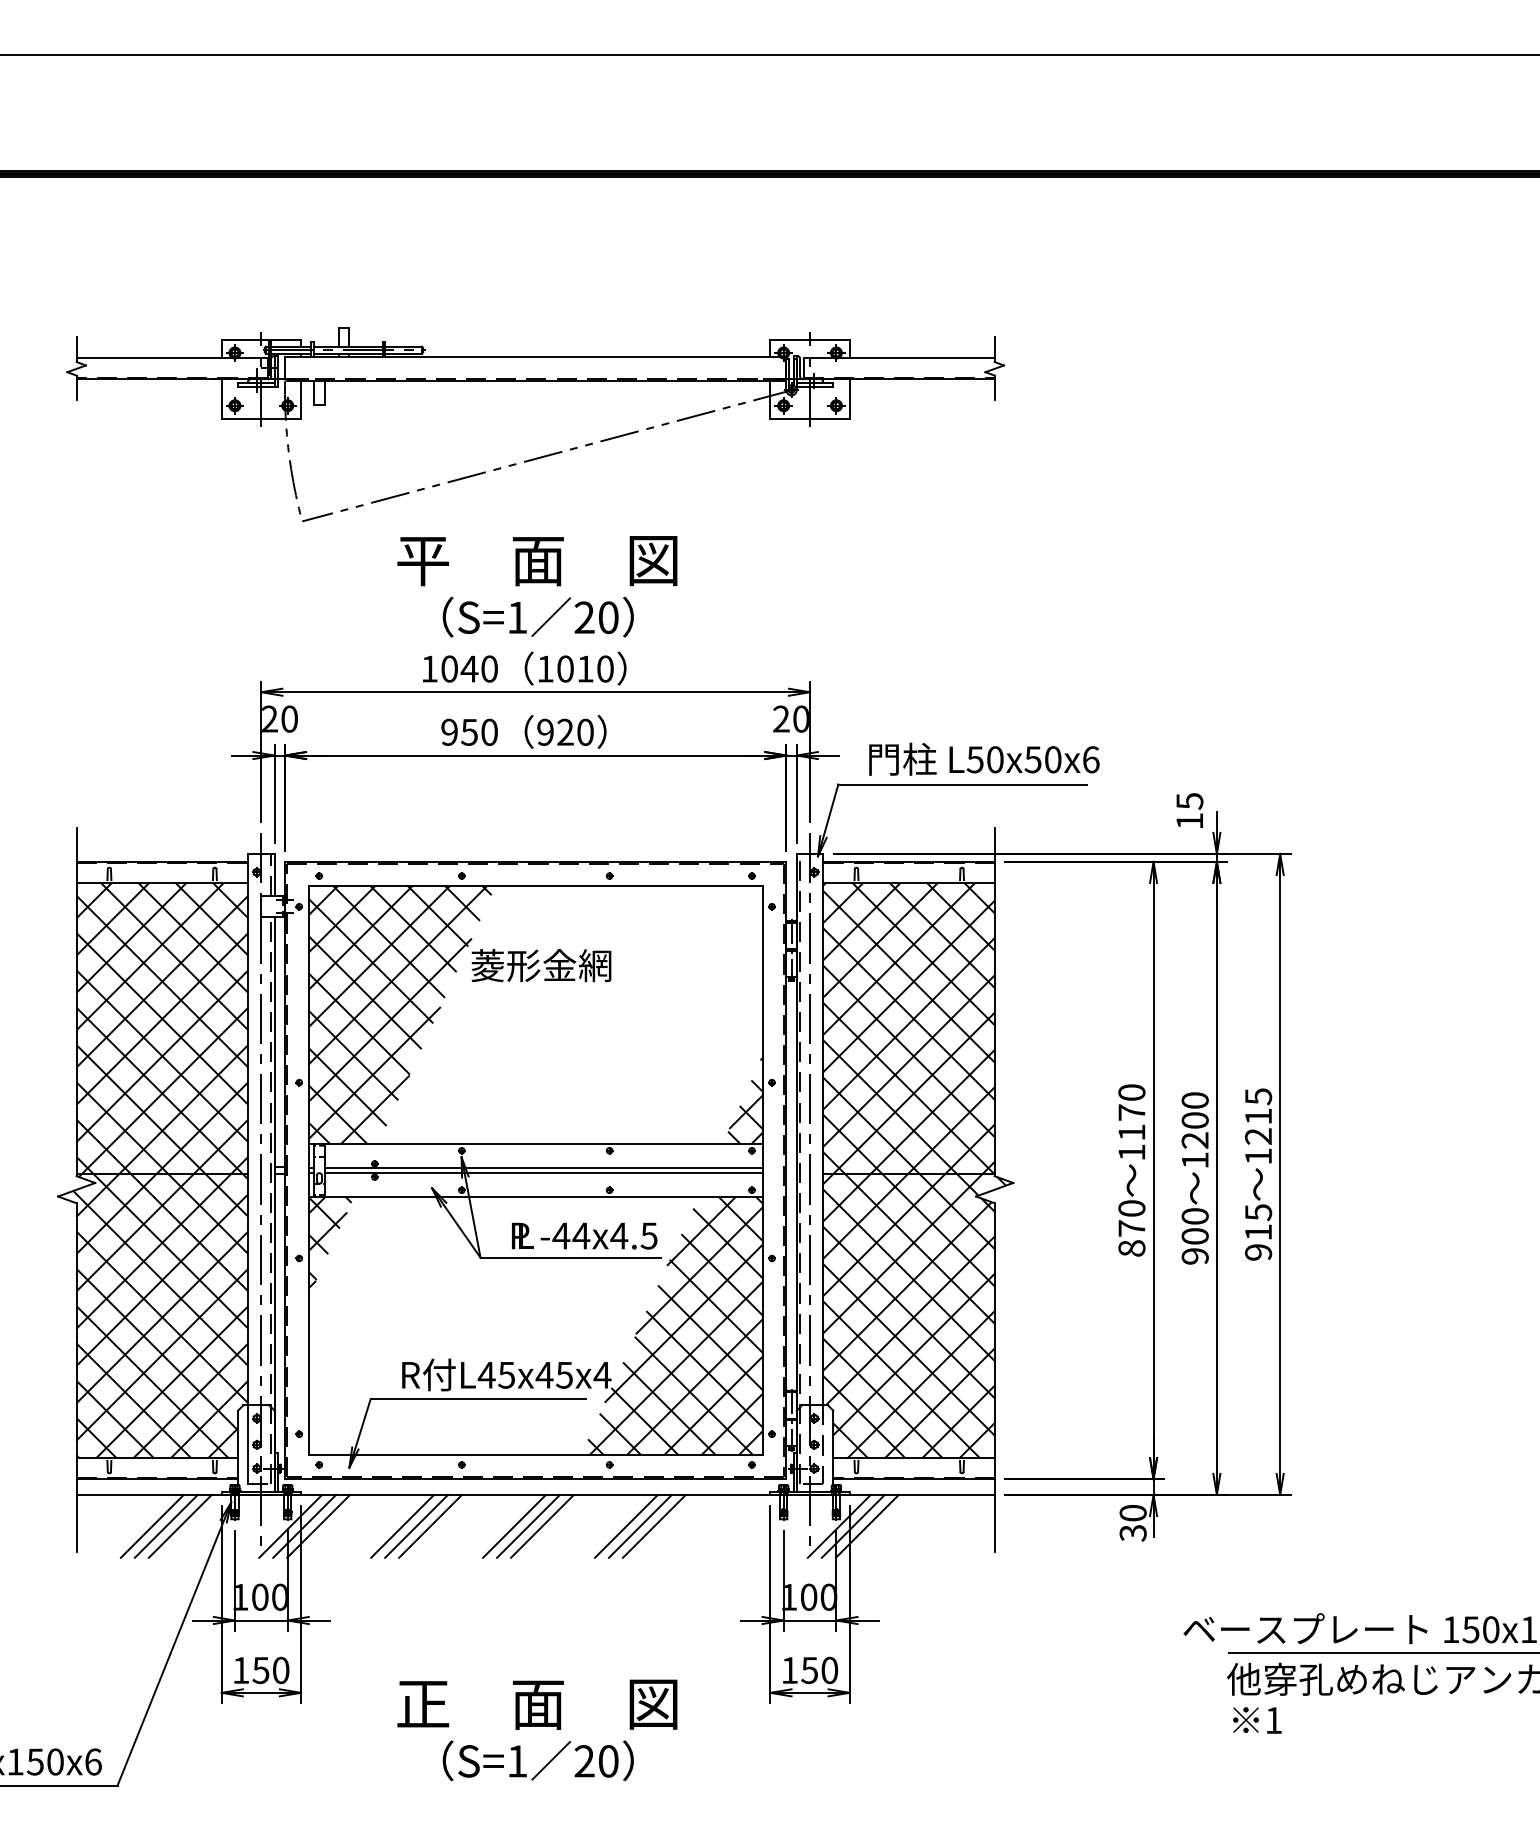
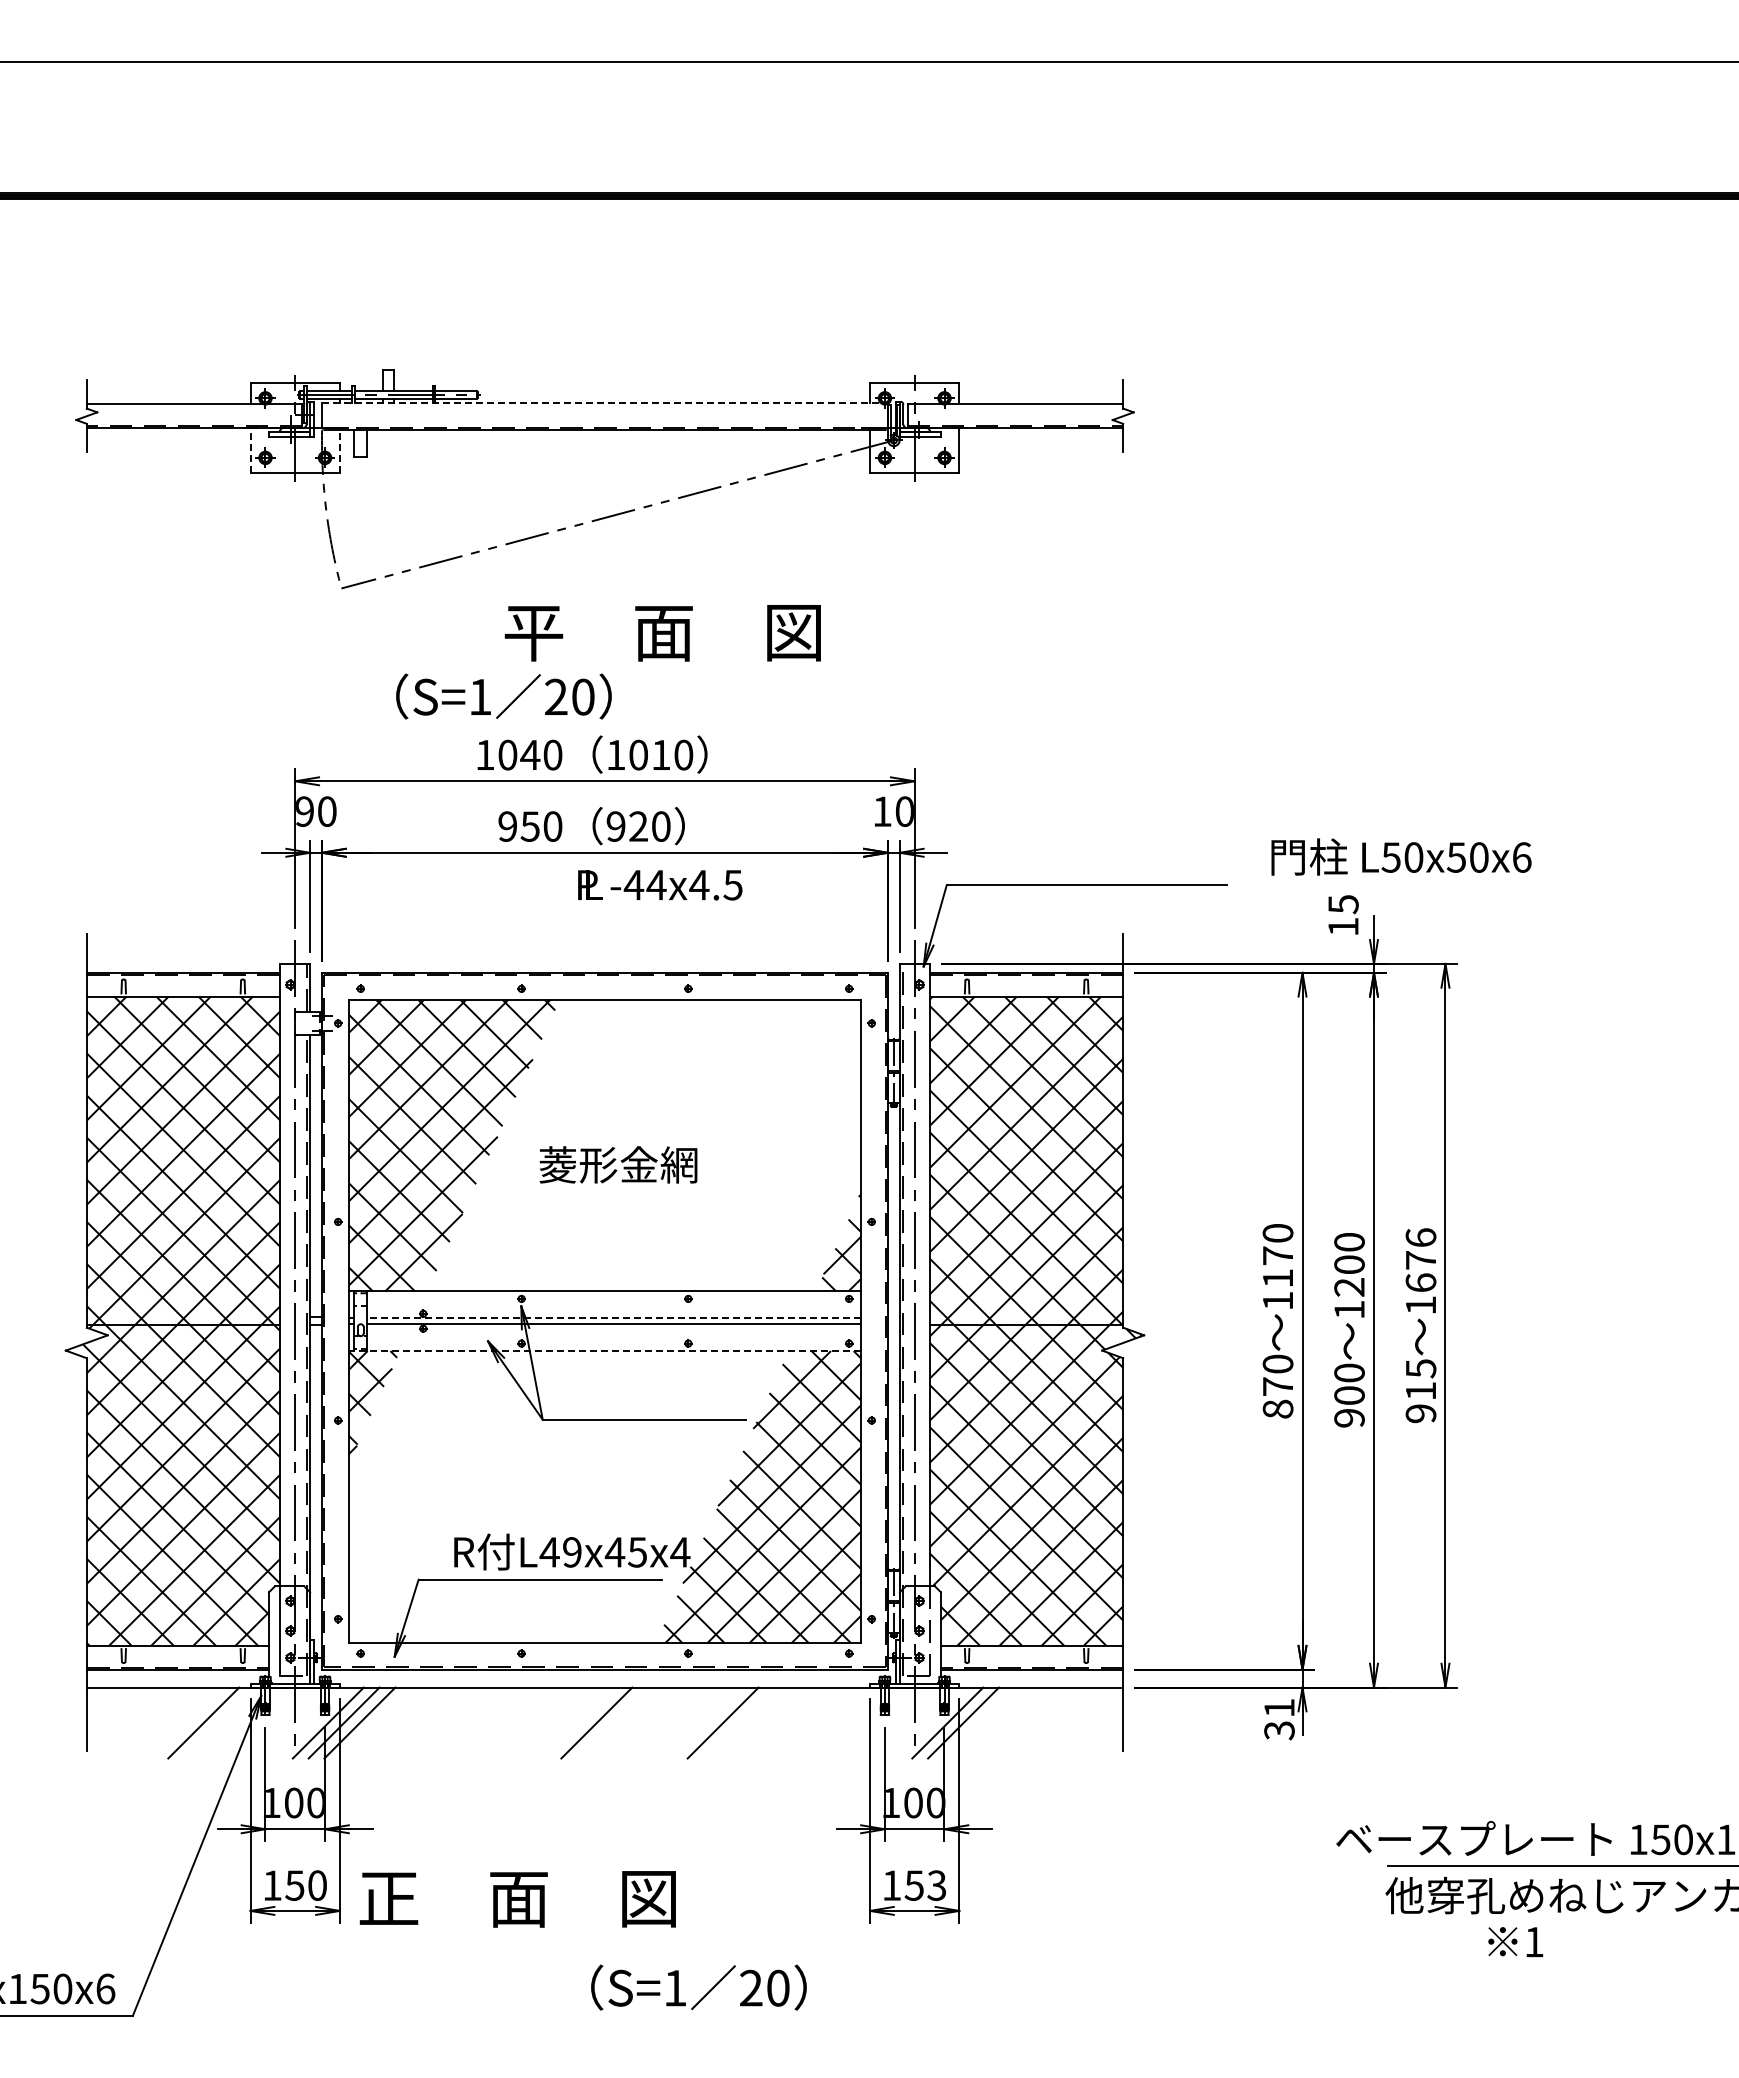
line: (536, 357) -> (605, 403), solid -> dashed
line: (221, 398) -> (250, 449), solid -> dashed
line: (300, 400) -> (339, 451), solid -> dashed
text: (537, 561) -> (662, 633), moved
text: (537, 617) -> (503, 696), moved
text: (269, 718) -> (304, 811), 20 -> 90
text: (781, 718) -> (882, 811), 20 -> 10
text: (984, 758) -> (1401, 856), moved
text: (541, 965) -> (618, 1164), moved
text: (1258, 1116) -> (1420, 1260), 1215 -> 1676
line: (544, 1168) -> (614, 1318), solid -> dashed
line: (535, 1197) -> (604, 1351), solid -> dashed
text: (584, 1236) -> (660, 885), moved
text: (506, 1375) -> (571, 1552), L45x45x4 -> L49x45x4
text: (1133, 1512) -> (1279, 1707), 30 -> 31
line: (151, 1525) -> (171, 1722), removed
line: (165, 1525) -> (187, 1722), removed
line: (402, 1525) -> (454, 1722), removed
line: (416, 1525) -> (470, 1722), removed
line: (429, 1525) -> (485, 1722), removed
line: (514, 1525) -> (580, 1722), removed
line: (542, 1525) -> (612, 1722), removed
line: (625, 1525) -> (706, 1722), removed
line: (653, 1525) -> (738, 1722), removed
line: (866, 1525) -> (978, 1722), removed
text: (829, 1670) -> (936, 1885), 150 -> 153
text: (537, 1704) -> (517, 1899), moved
text: (1257, 1720) -> (1515, 1942), moved
text: (537, 1760) -> (698, 1987), moved

